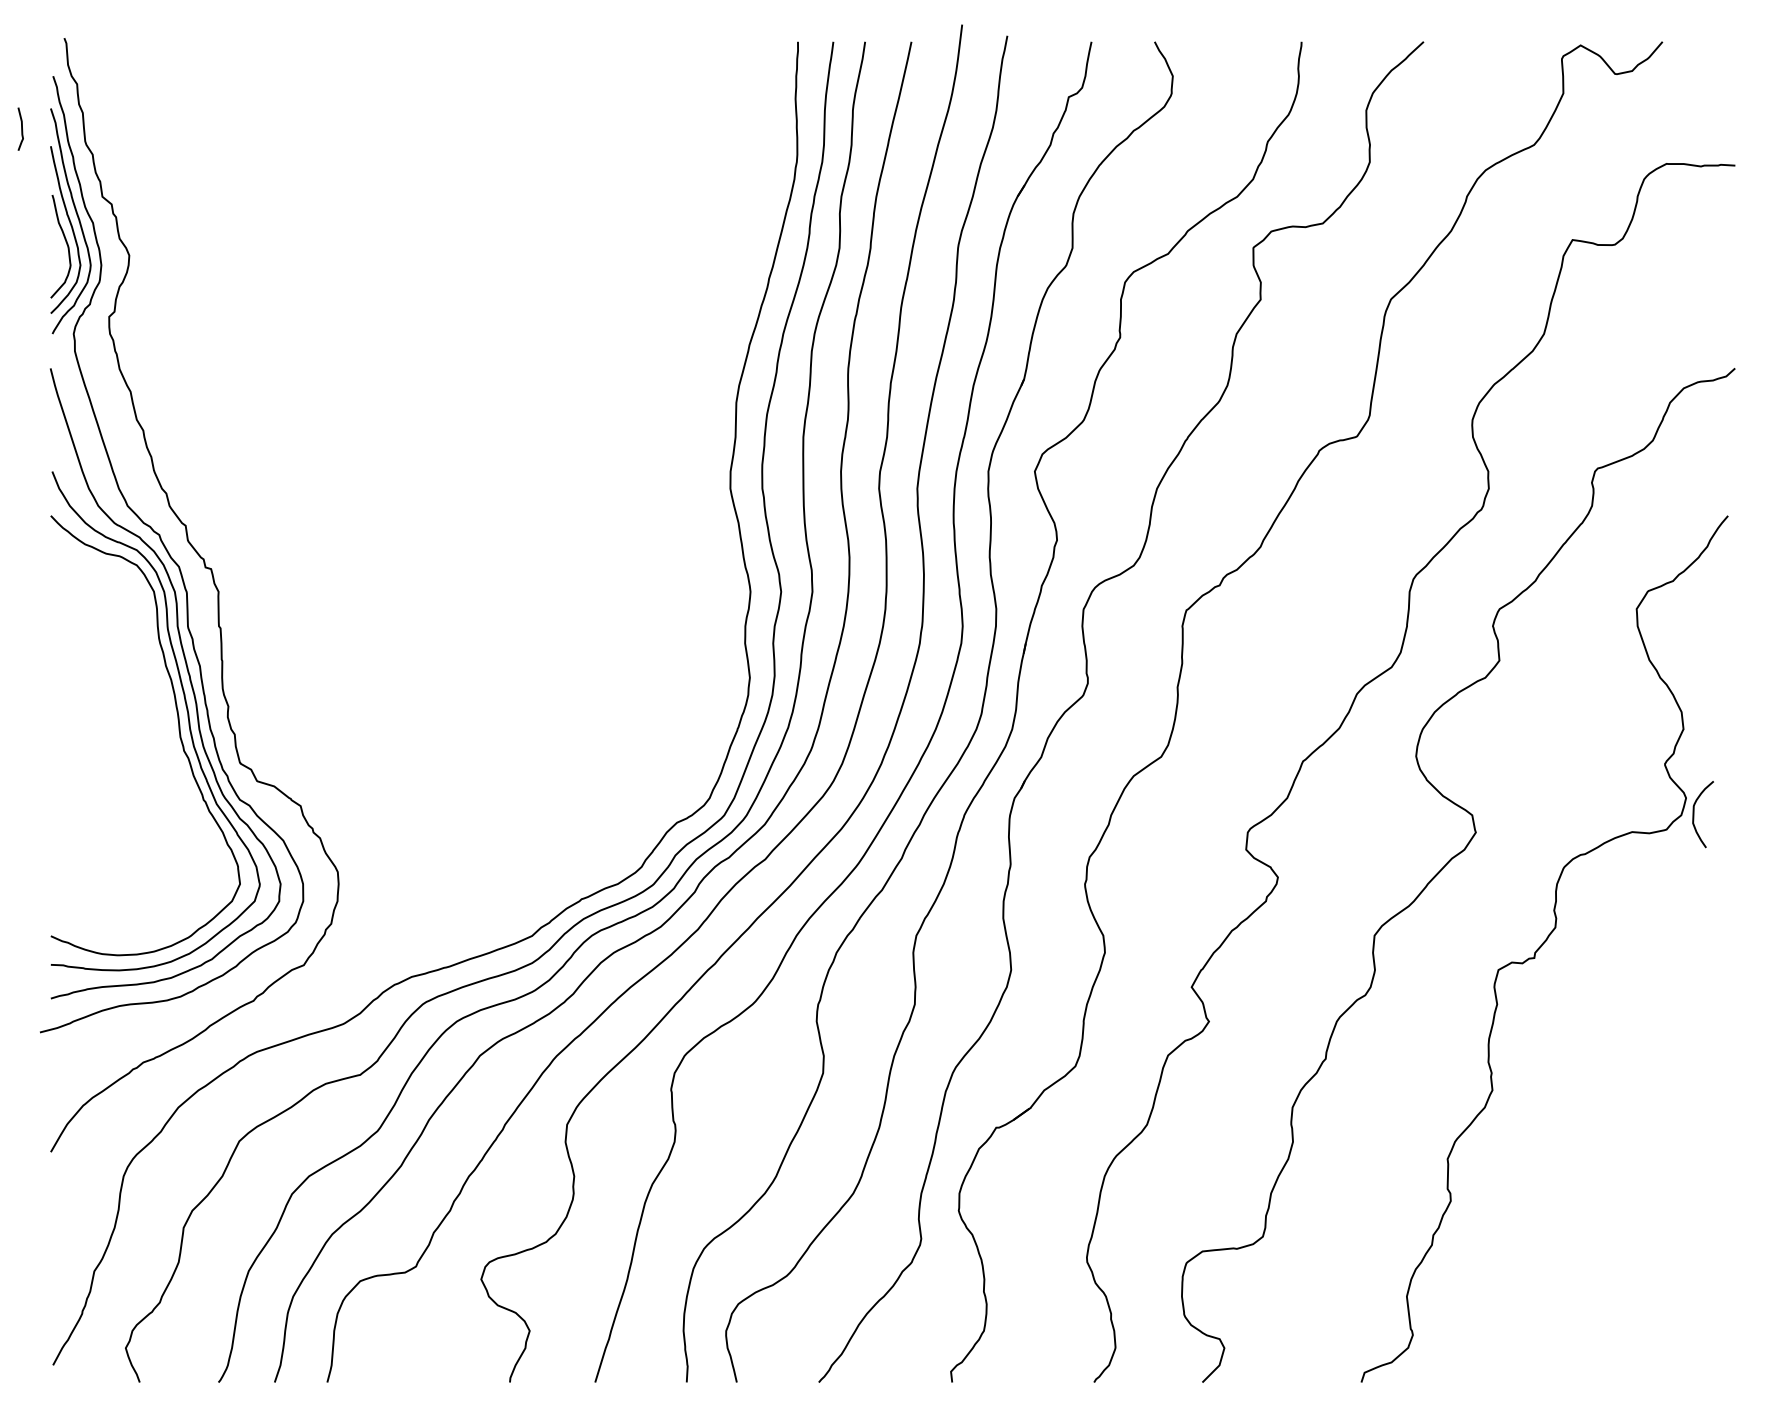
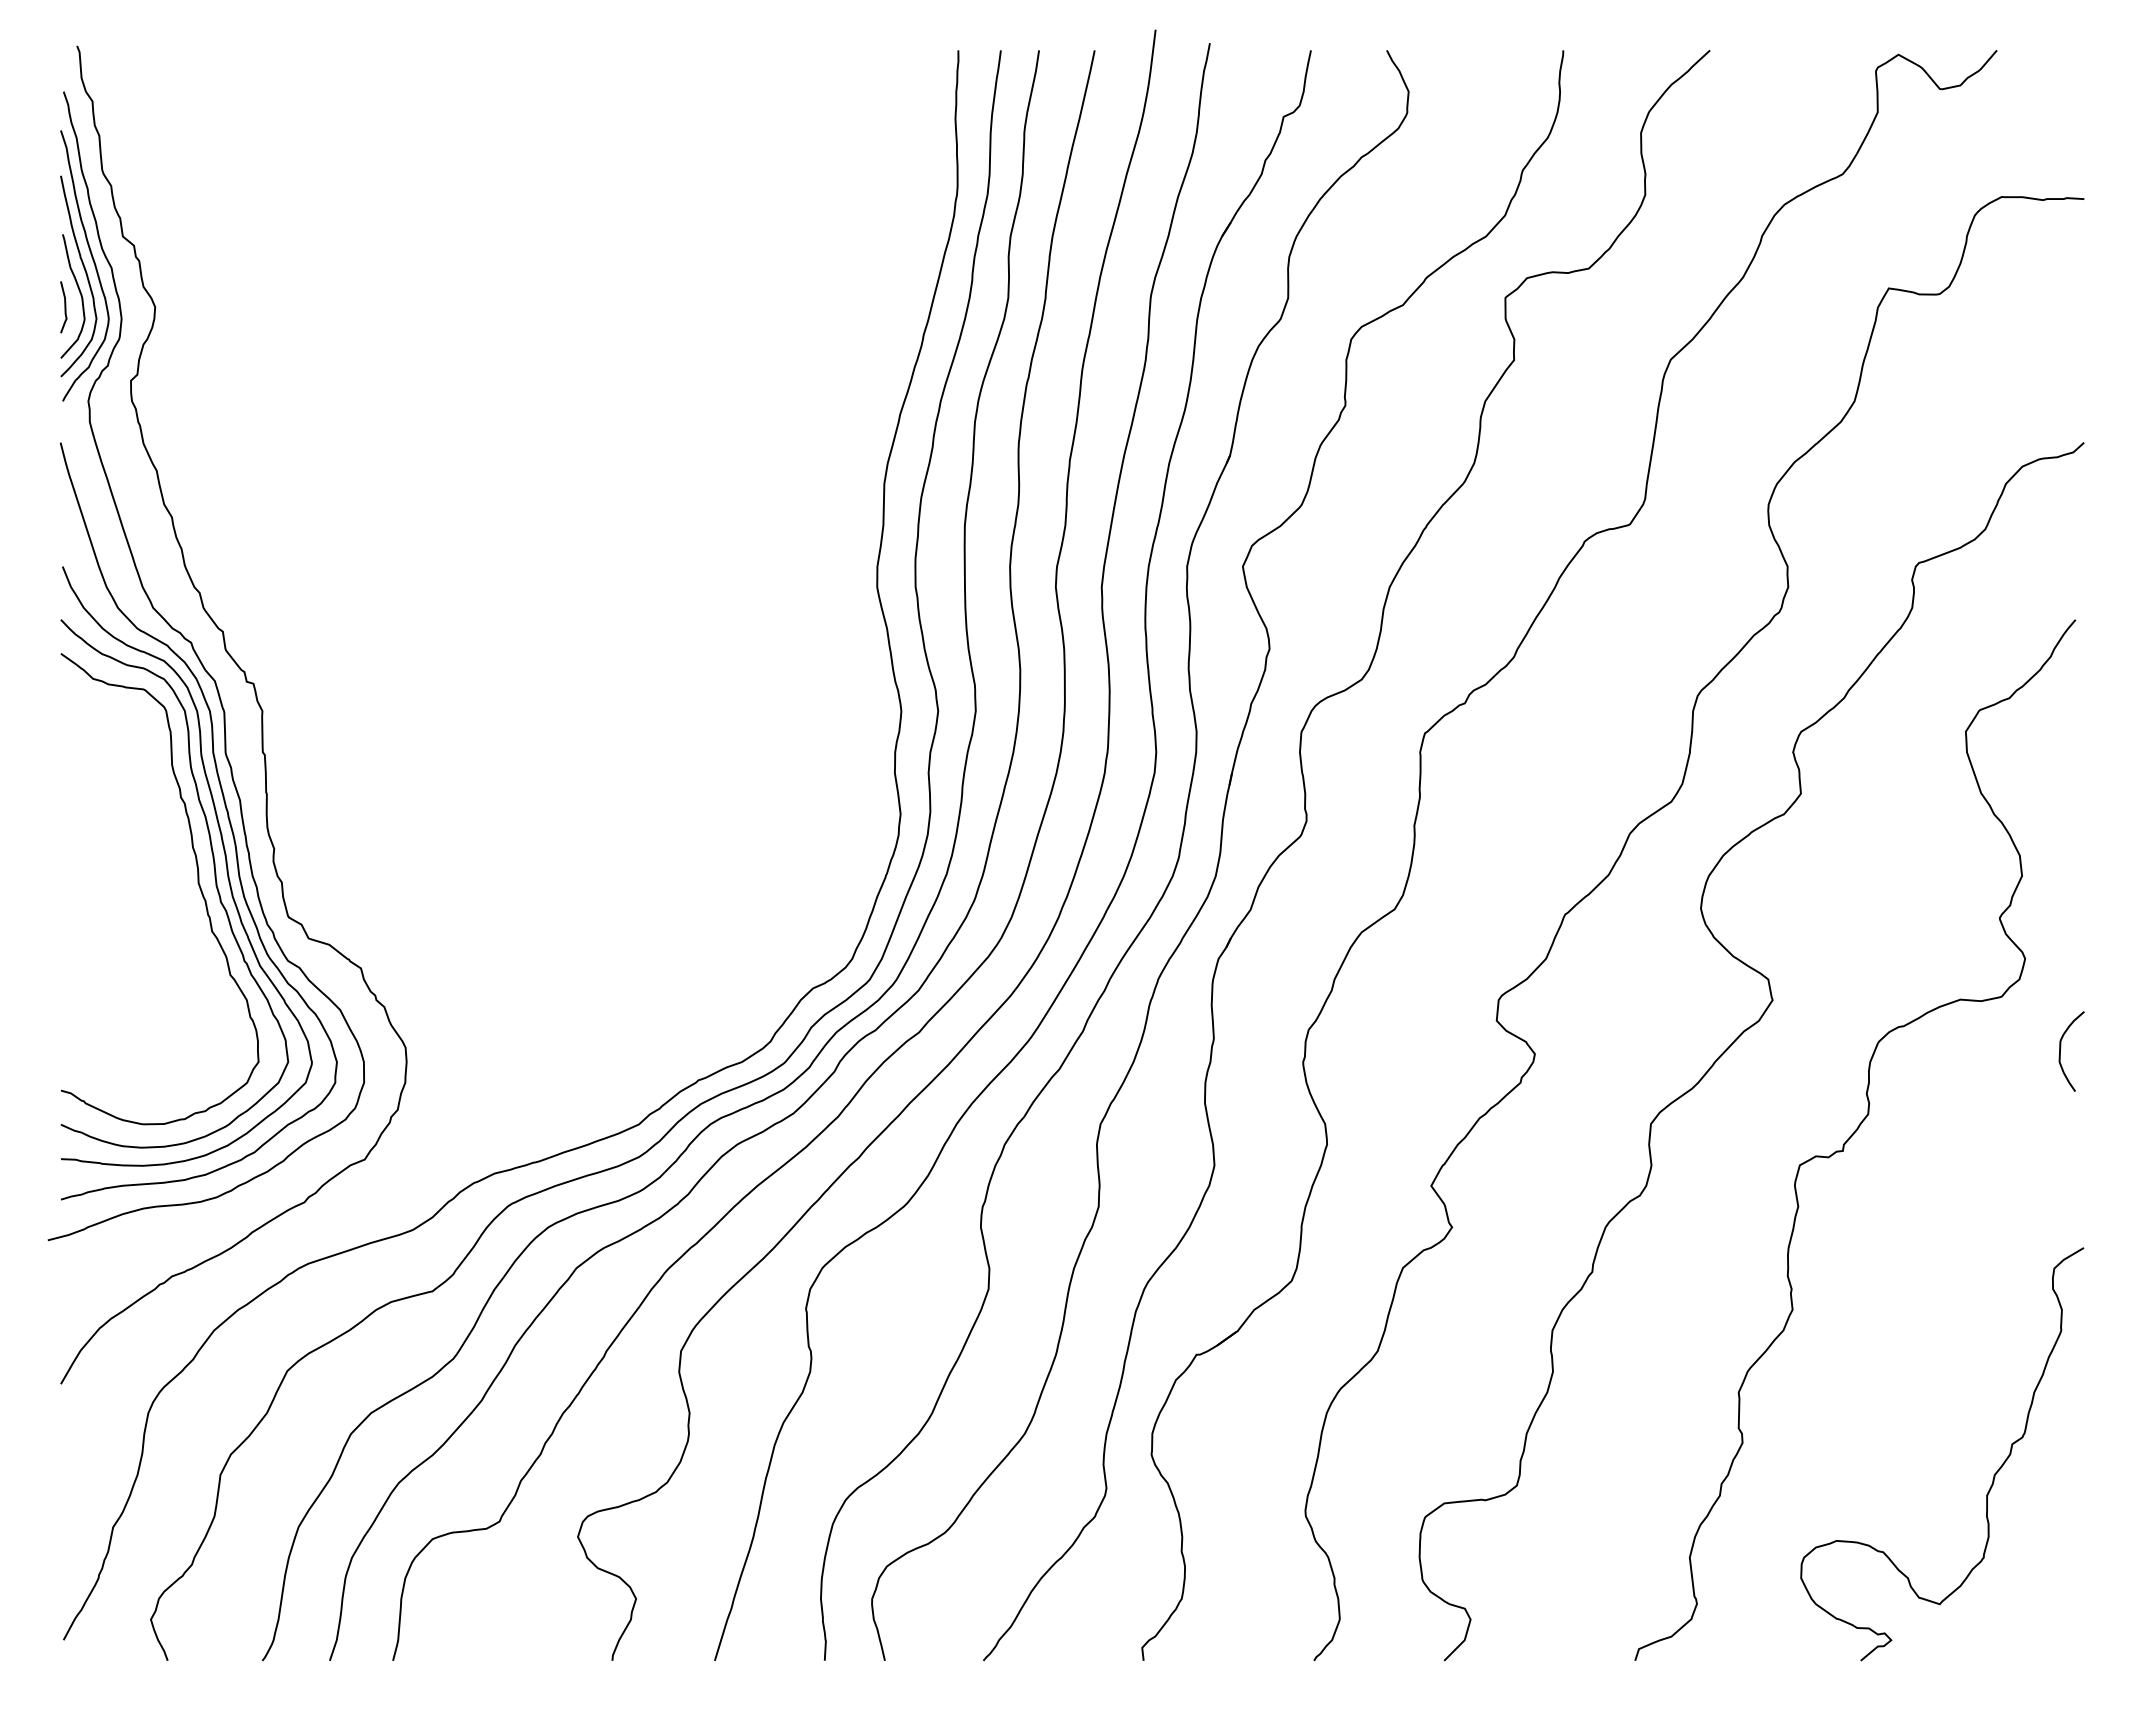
curve: (21, 129) -> (64, 307), moved
curve: (164, 735) -> (197, 883), added
curve: (1694, 811) -> (2061, 1047), moved
curve: (1659, 1228) -> (1993, 1475), added

